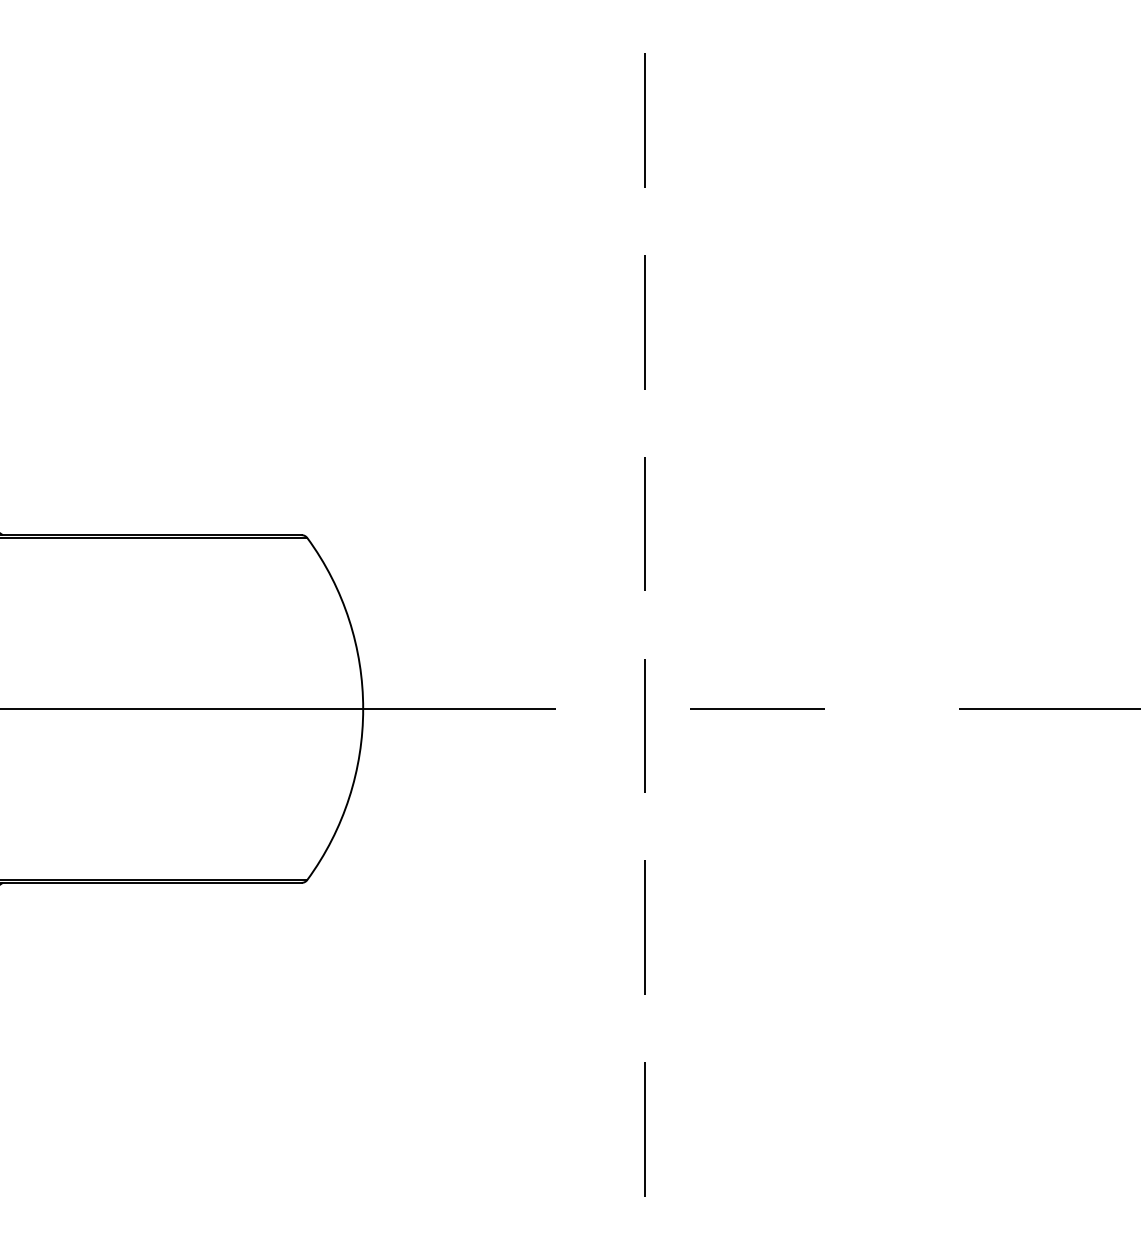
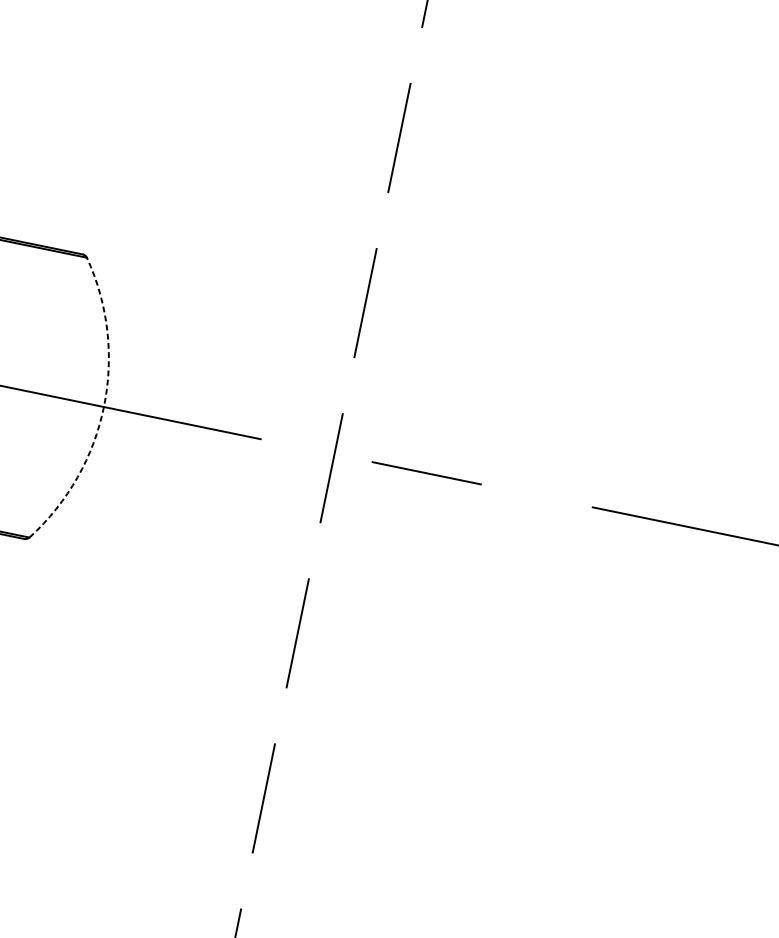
arc: (363, 708) -> (104, 406), solid -> dashed

